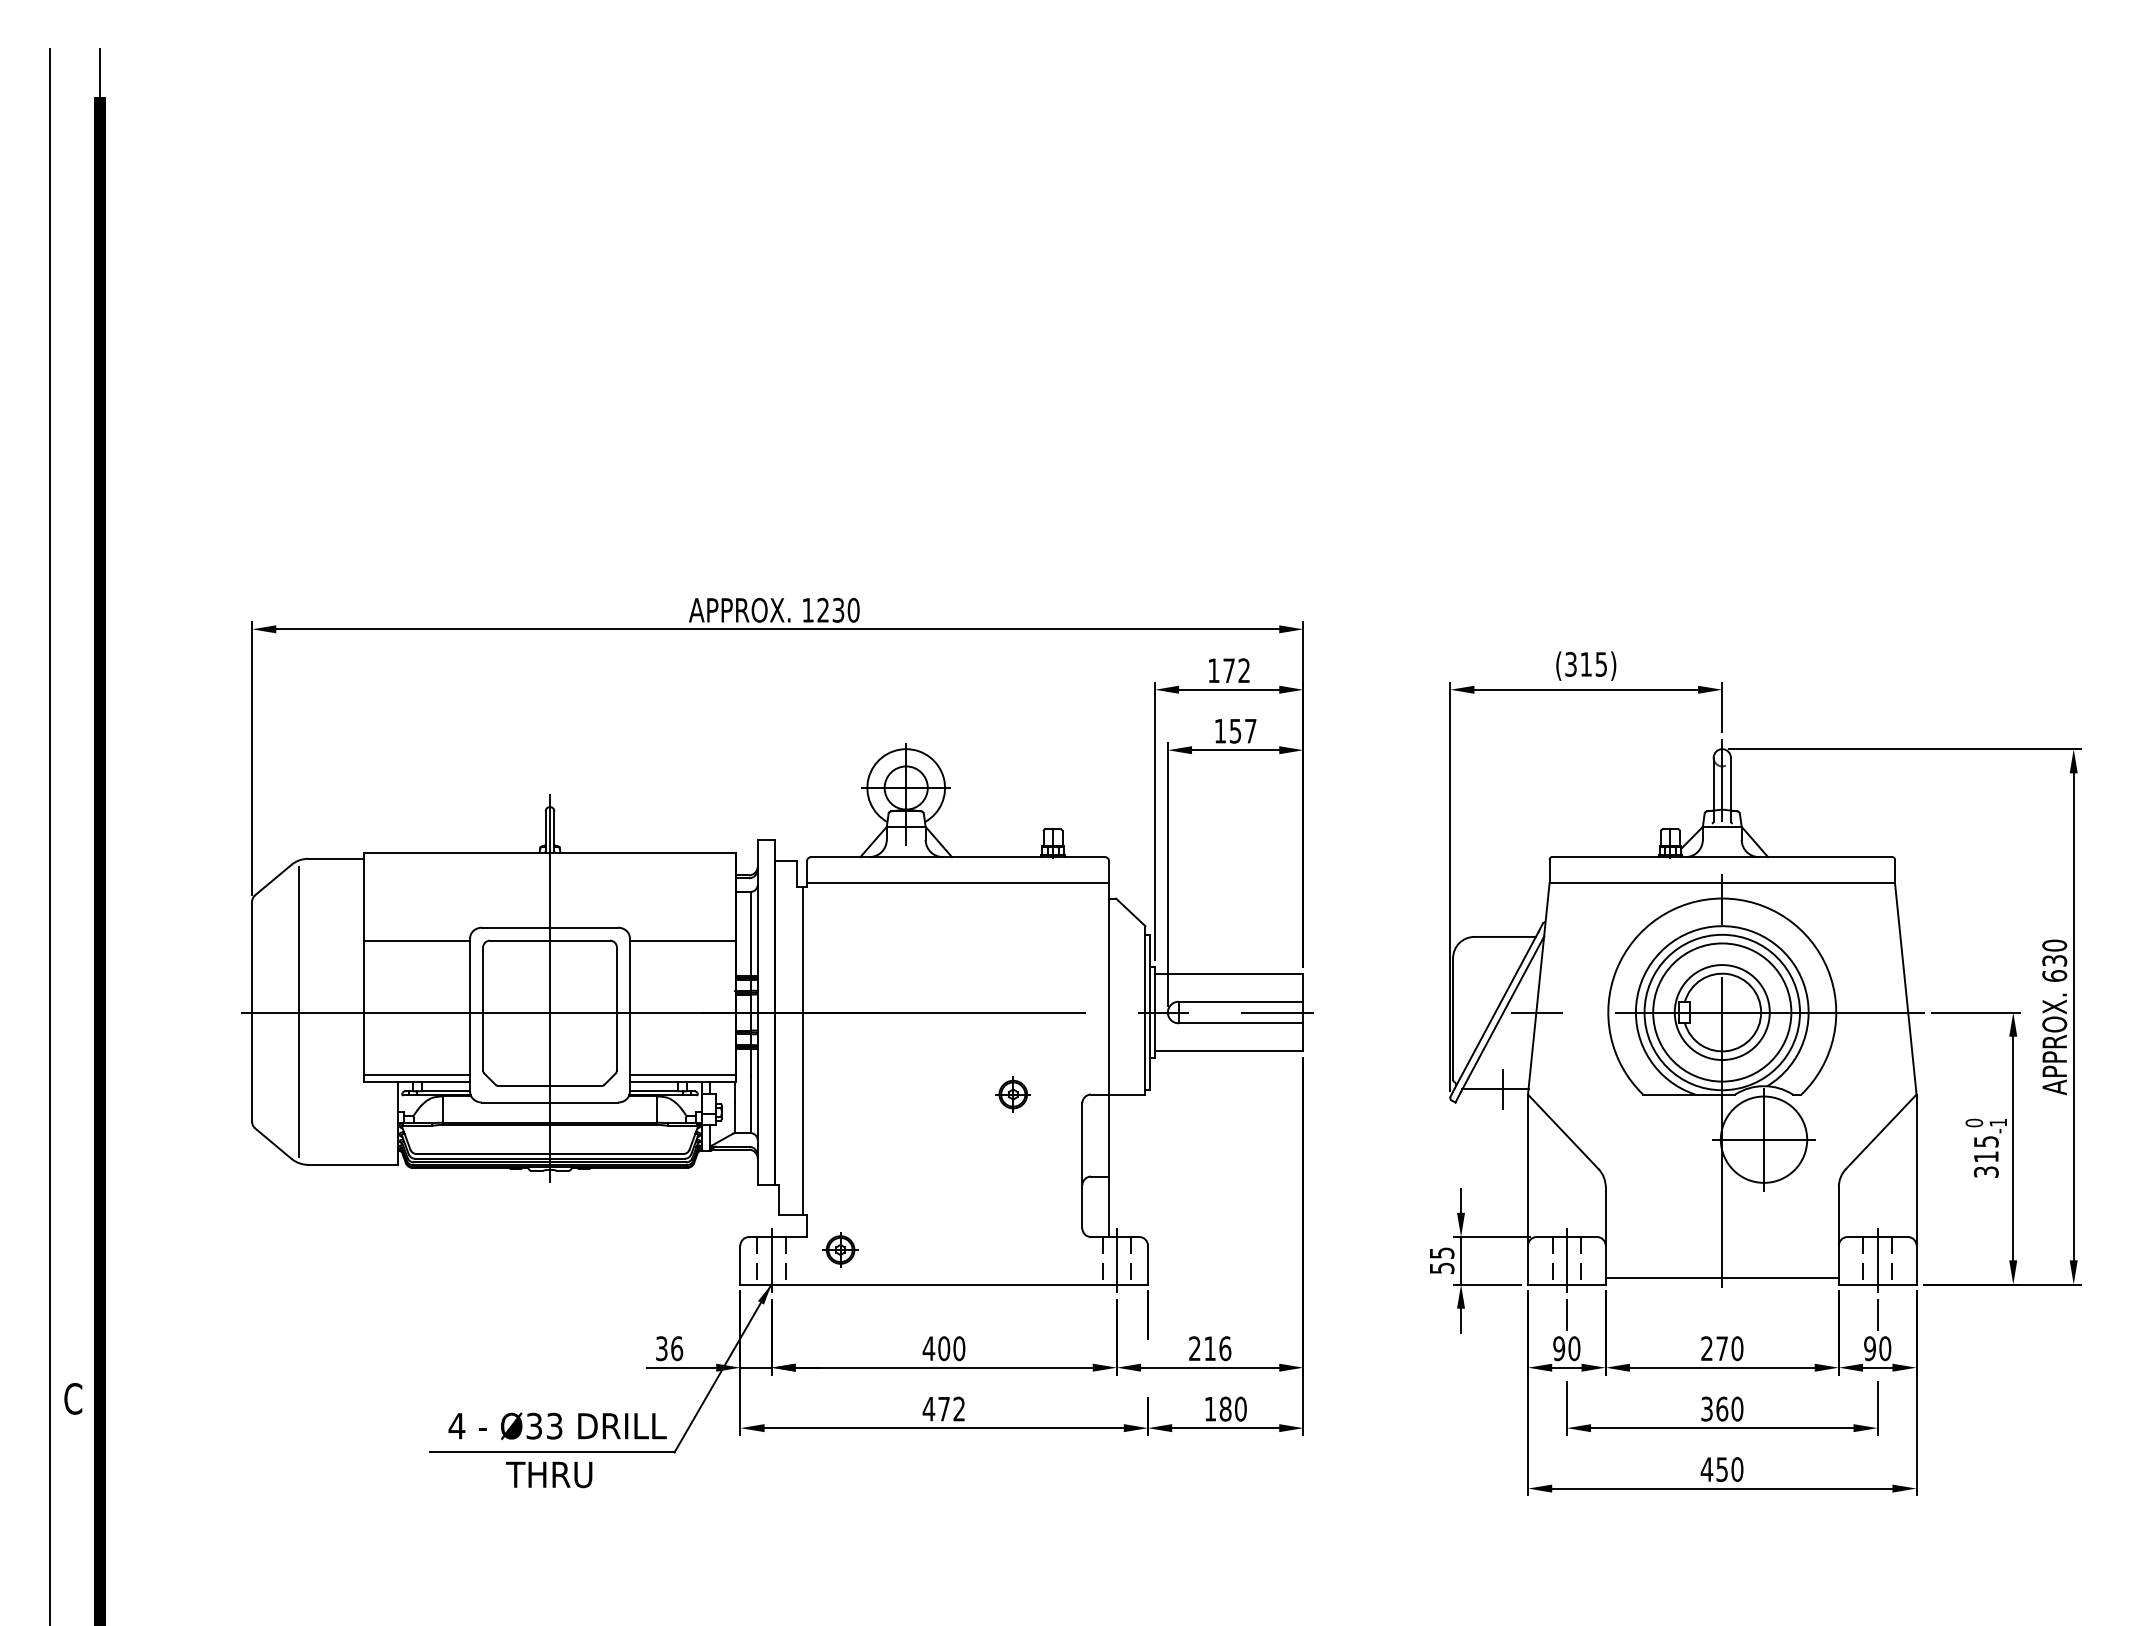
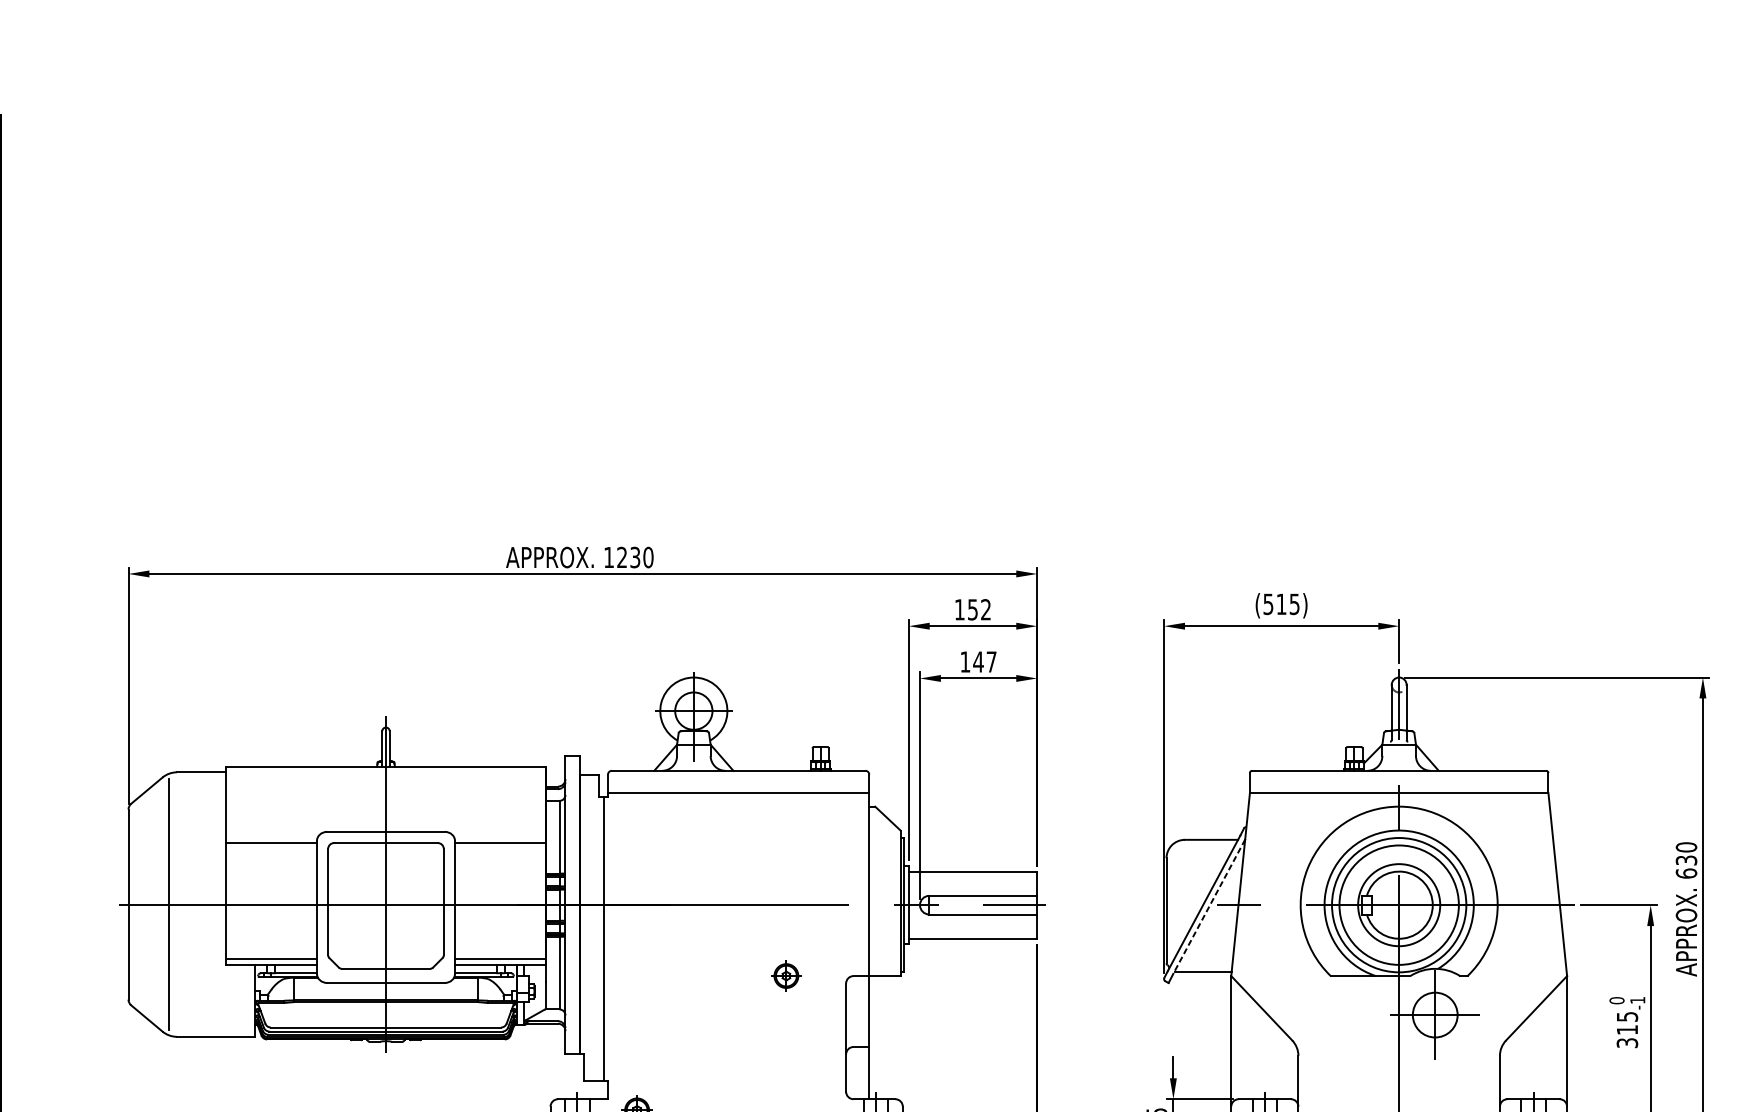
text: (1570, 664) -> (1267, 604), (315) -> (515)
text: (1228, 670) -> (972, 609), 172 -> 152
text: (1235, 731) -> (978, 662), 157 -> 147
line: (1502, 1014) -> (1209, 906), solid -> dashed
line: (1502, 1089) -> (1209, 971), removed
circle: (1763, 1139) -> (1434, 1014), size x0.6

